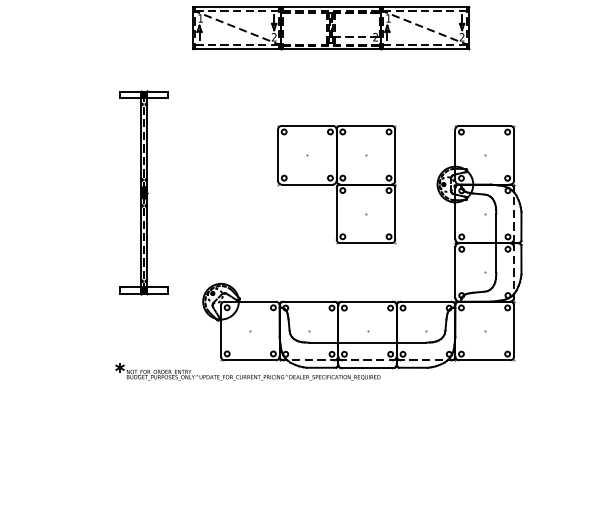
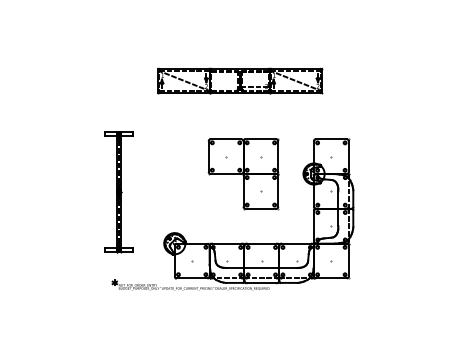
part: (143, 193) -> (118, 192), moved

